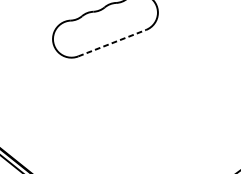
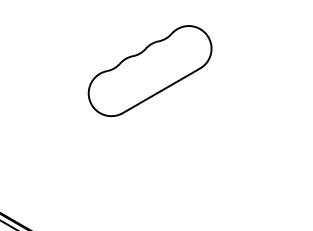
line: (112, 42) -> (161, 90), dashed -> solid

